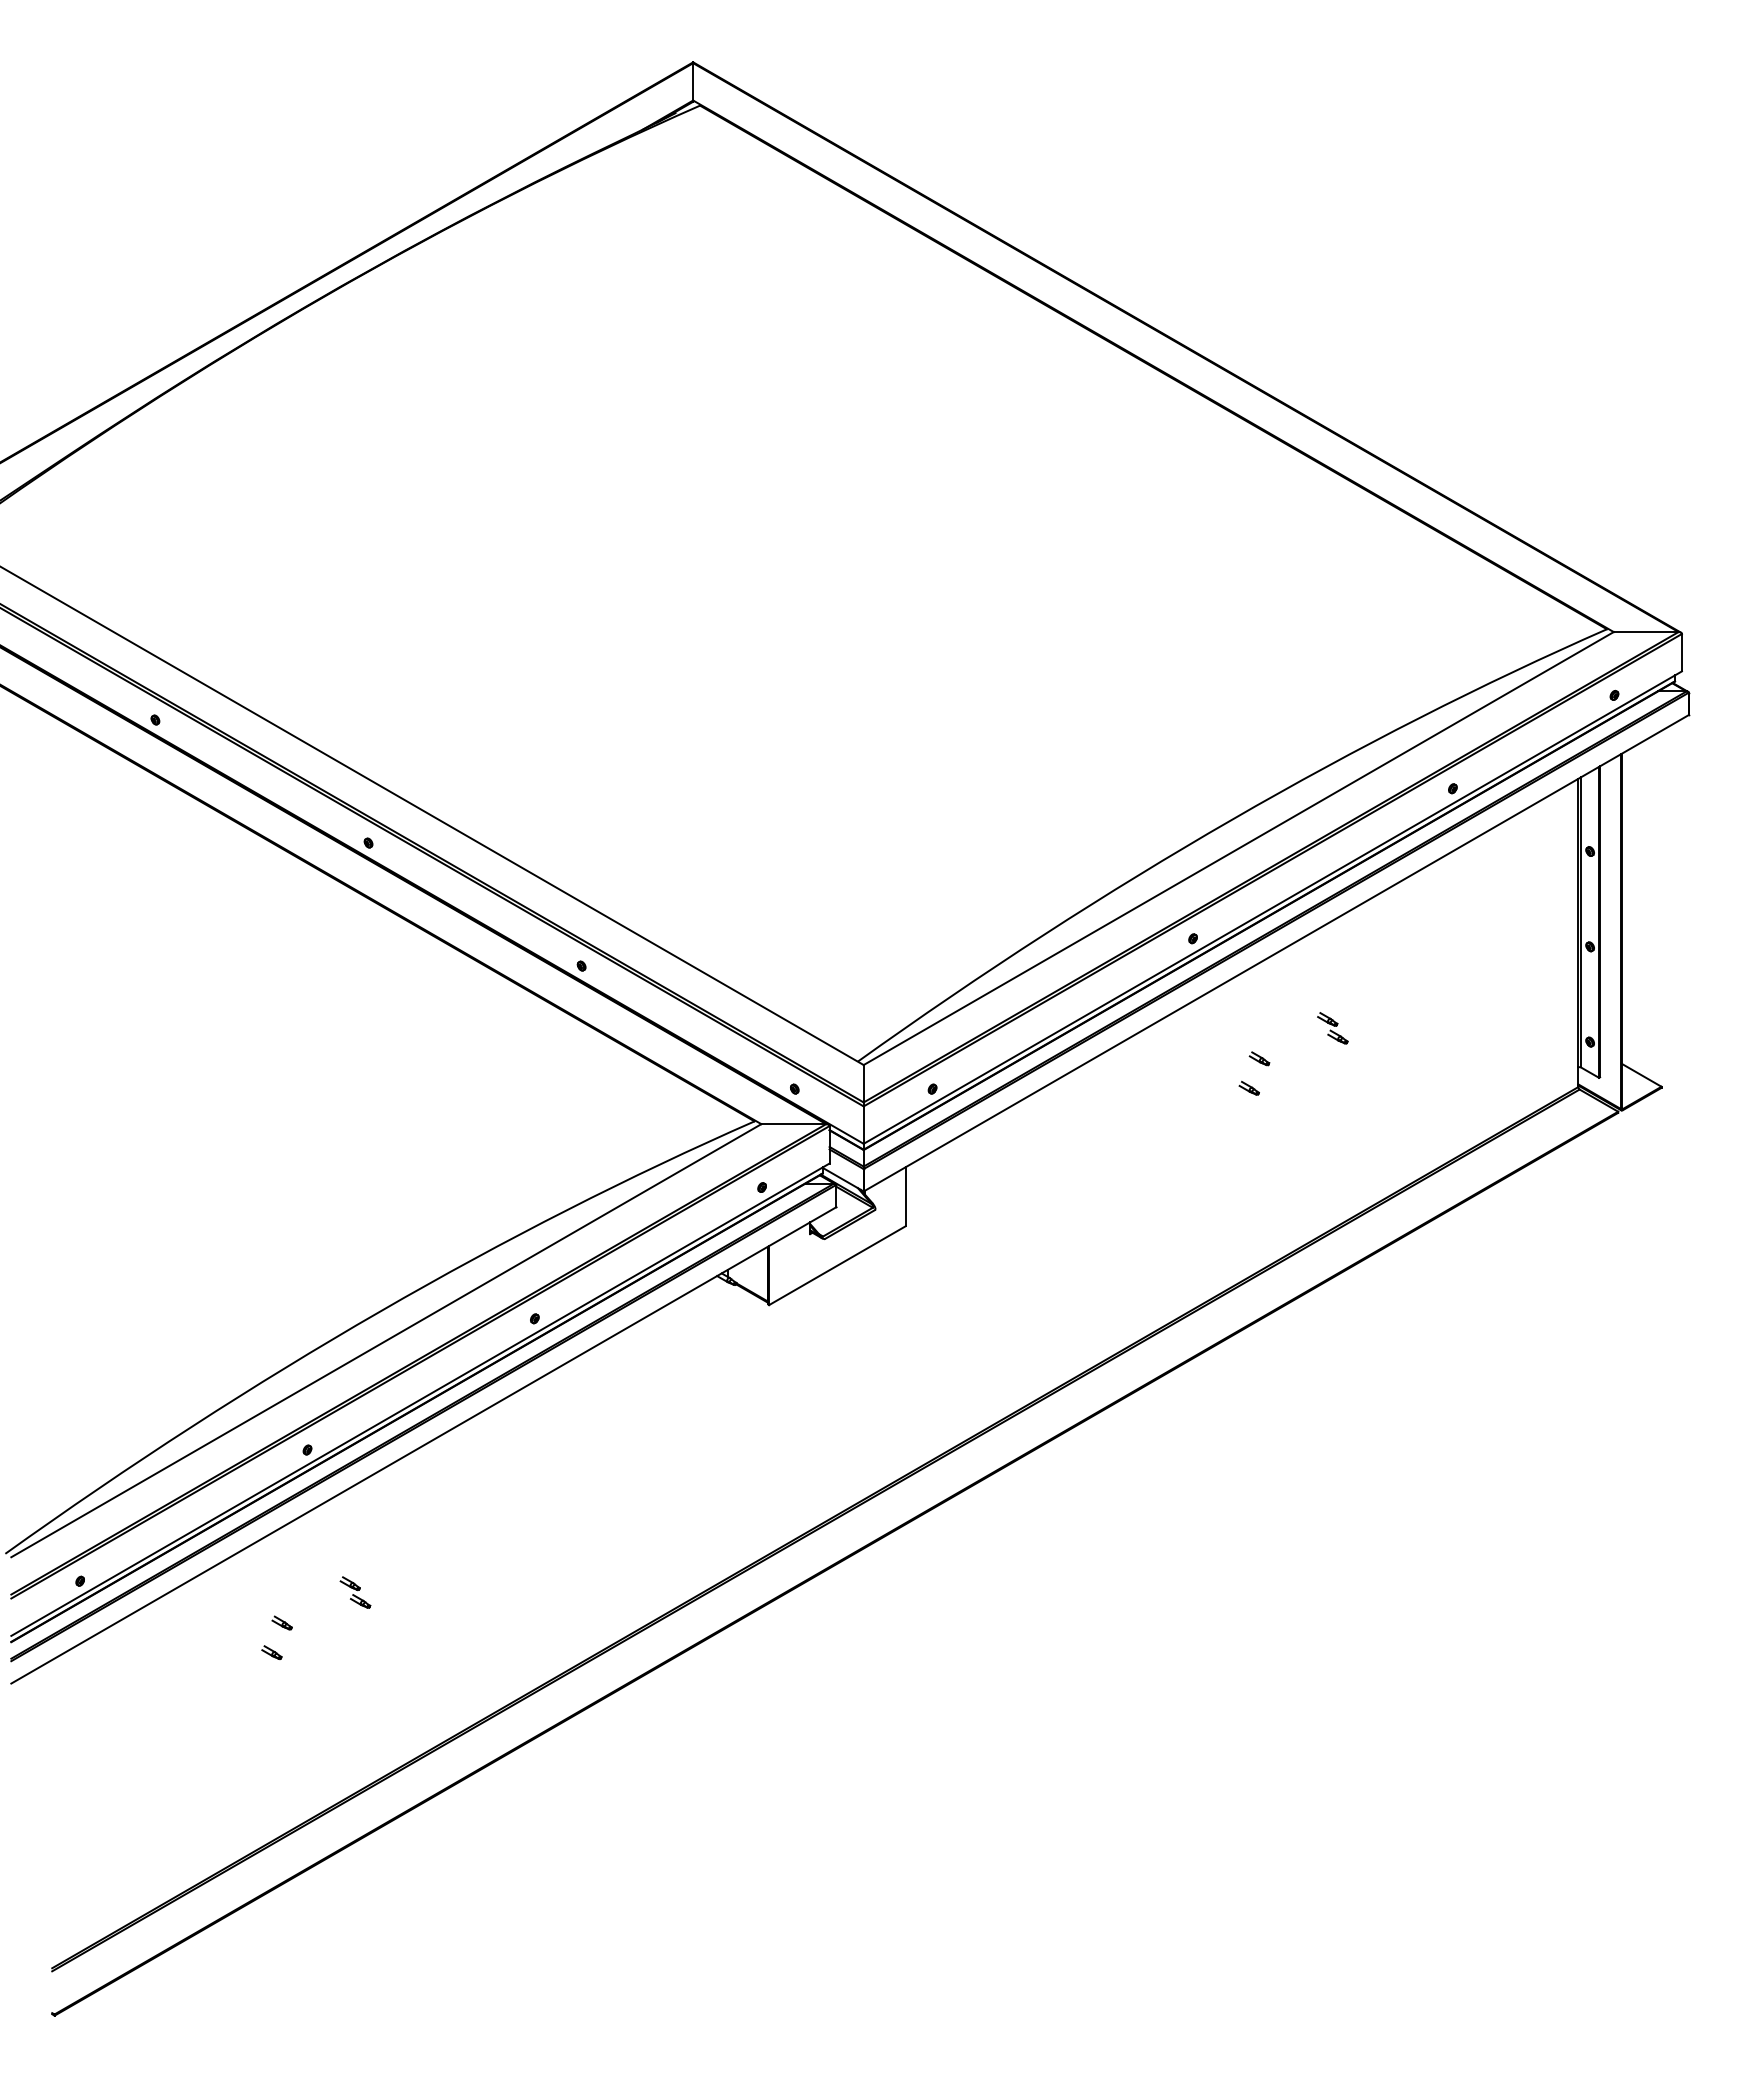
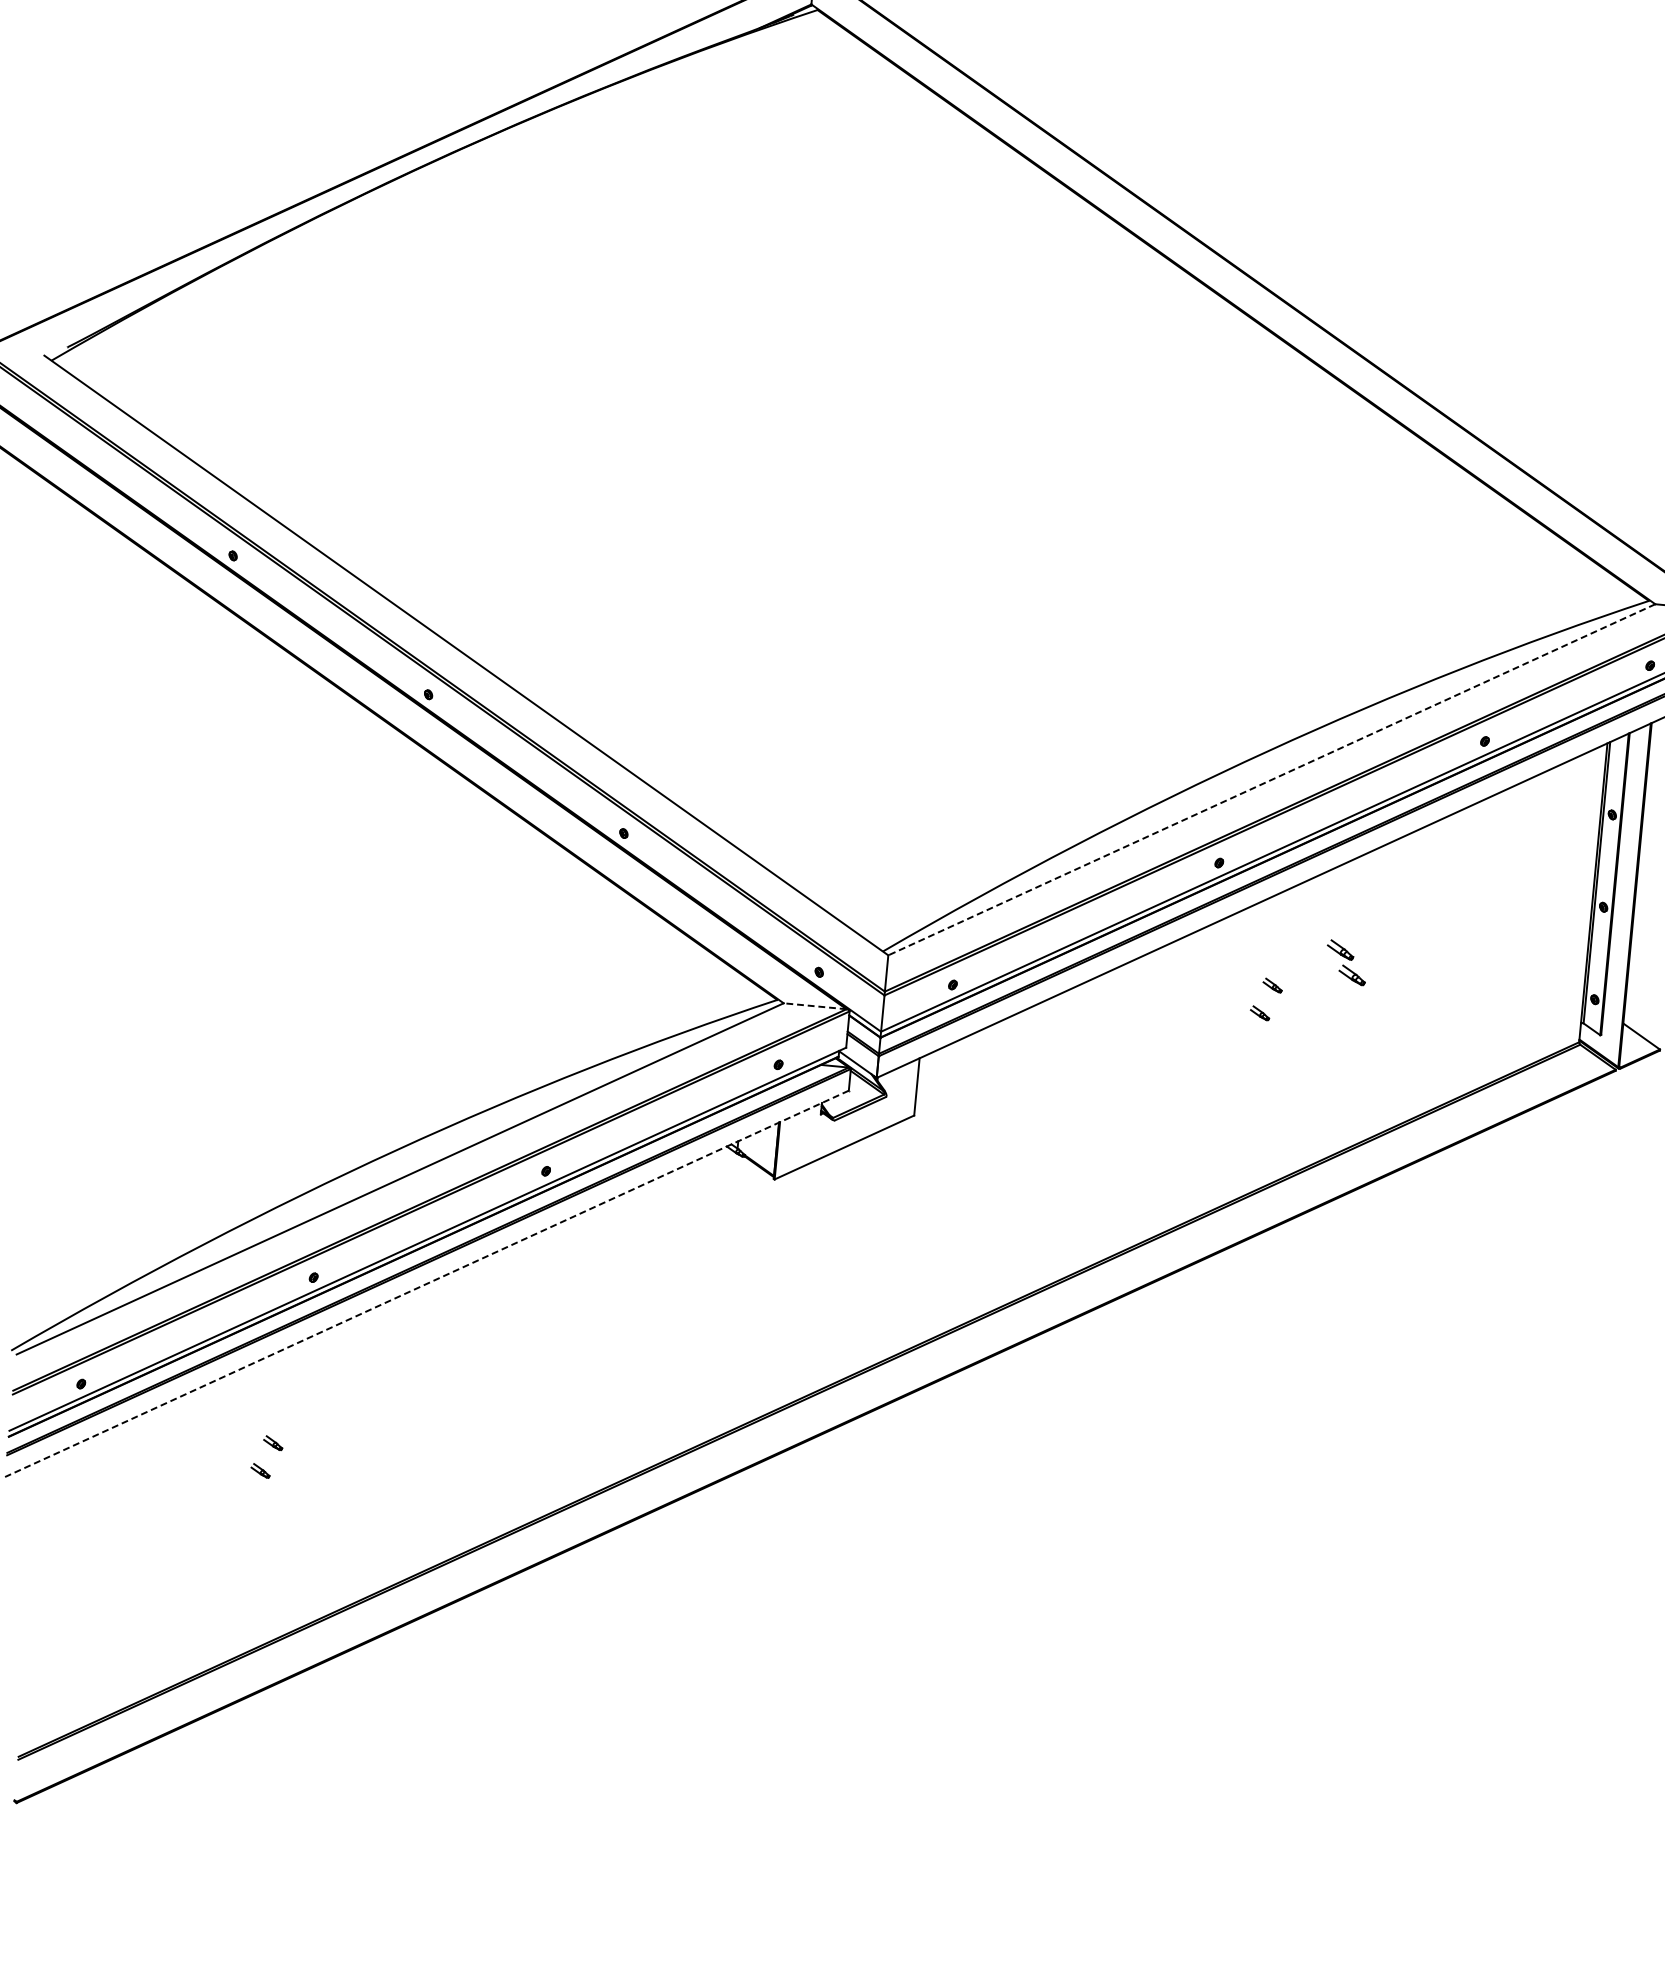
line: (1238, 848) -> (1271, 779), solid -> dashed
part: (1332, 1028) -> (1346, 962), size x1.4
line: (793, 1124) -> (814, 1006), solid -> dashed
line: (423, 1445) -> (426, 1283), solid -> dashed
part: (355, 1592) -> (347, 1420), removed

